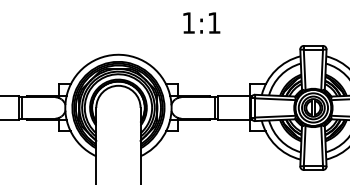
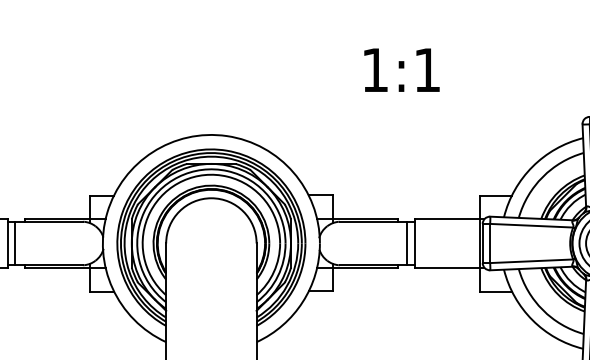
text: (201, 22) -> (401, 69), moved

